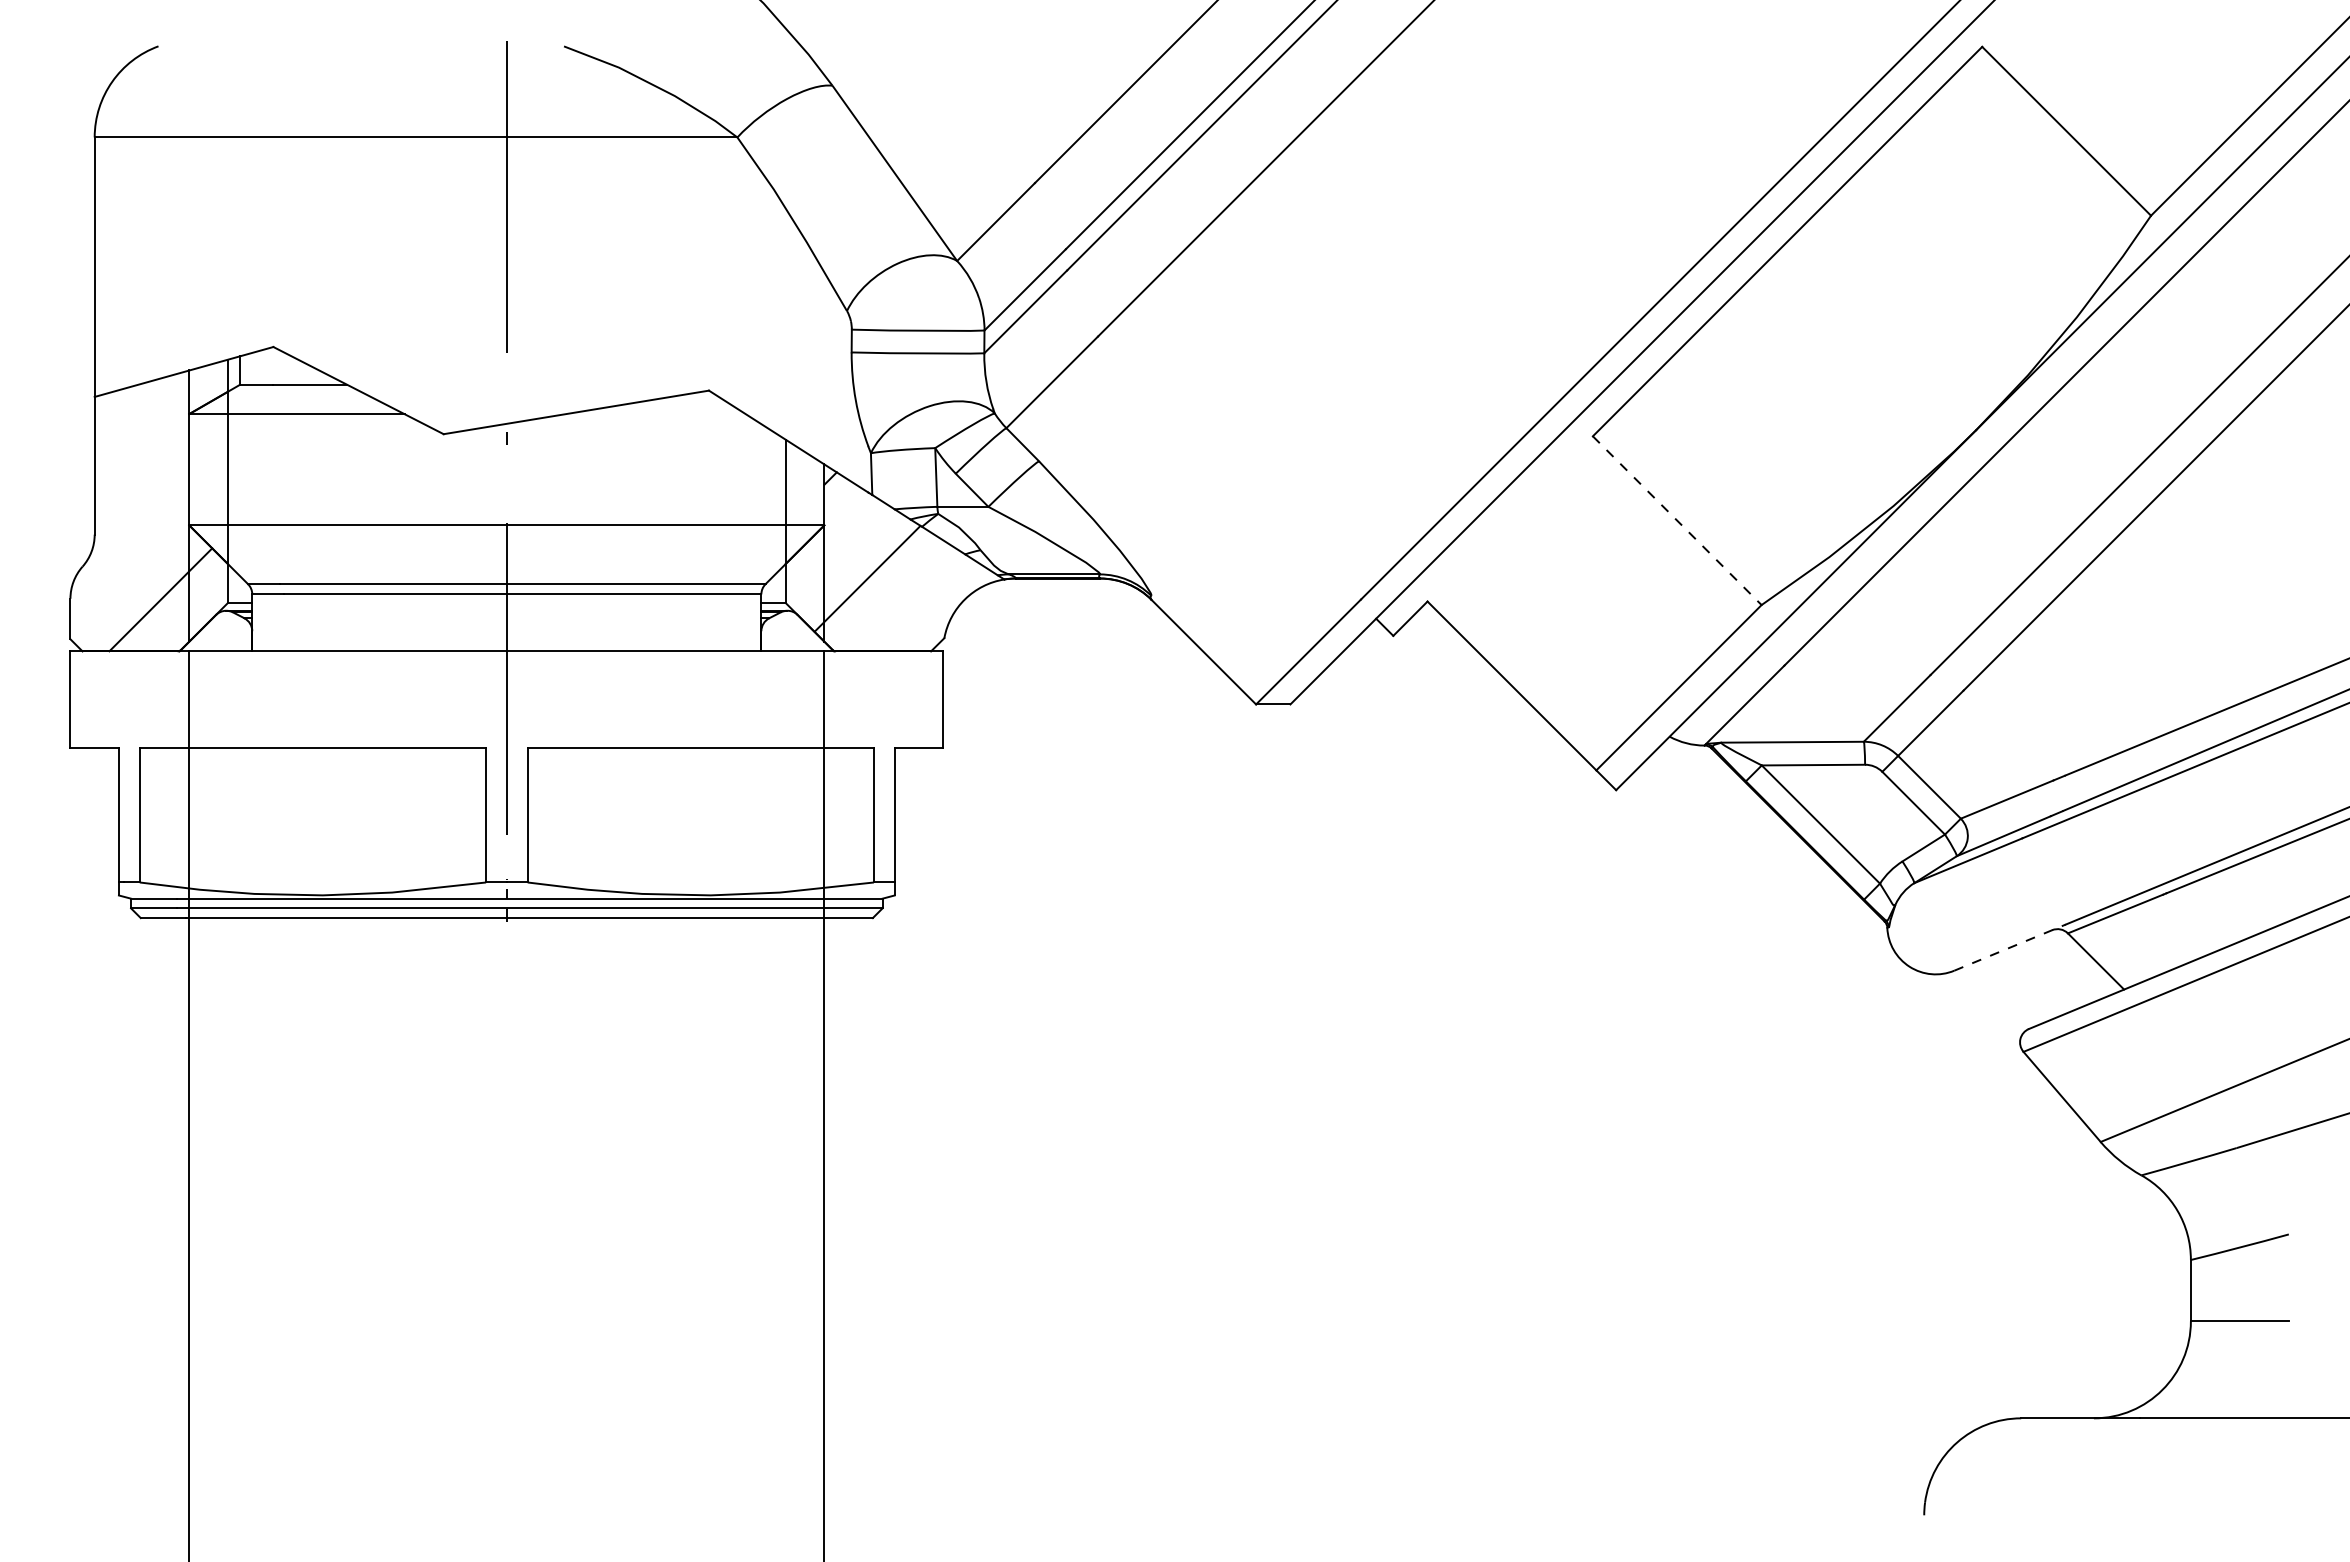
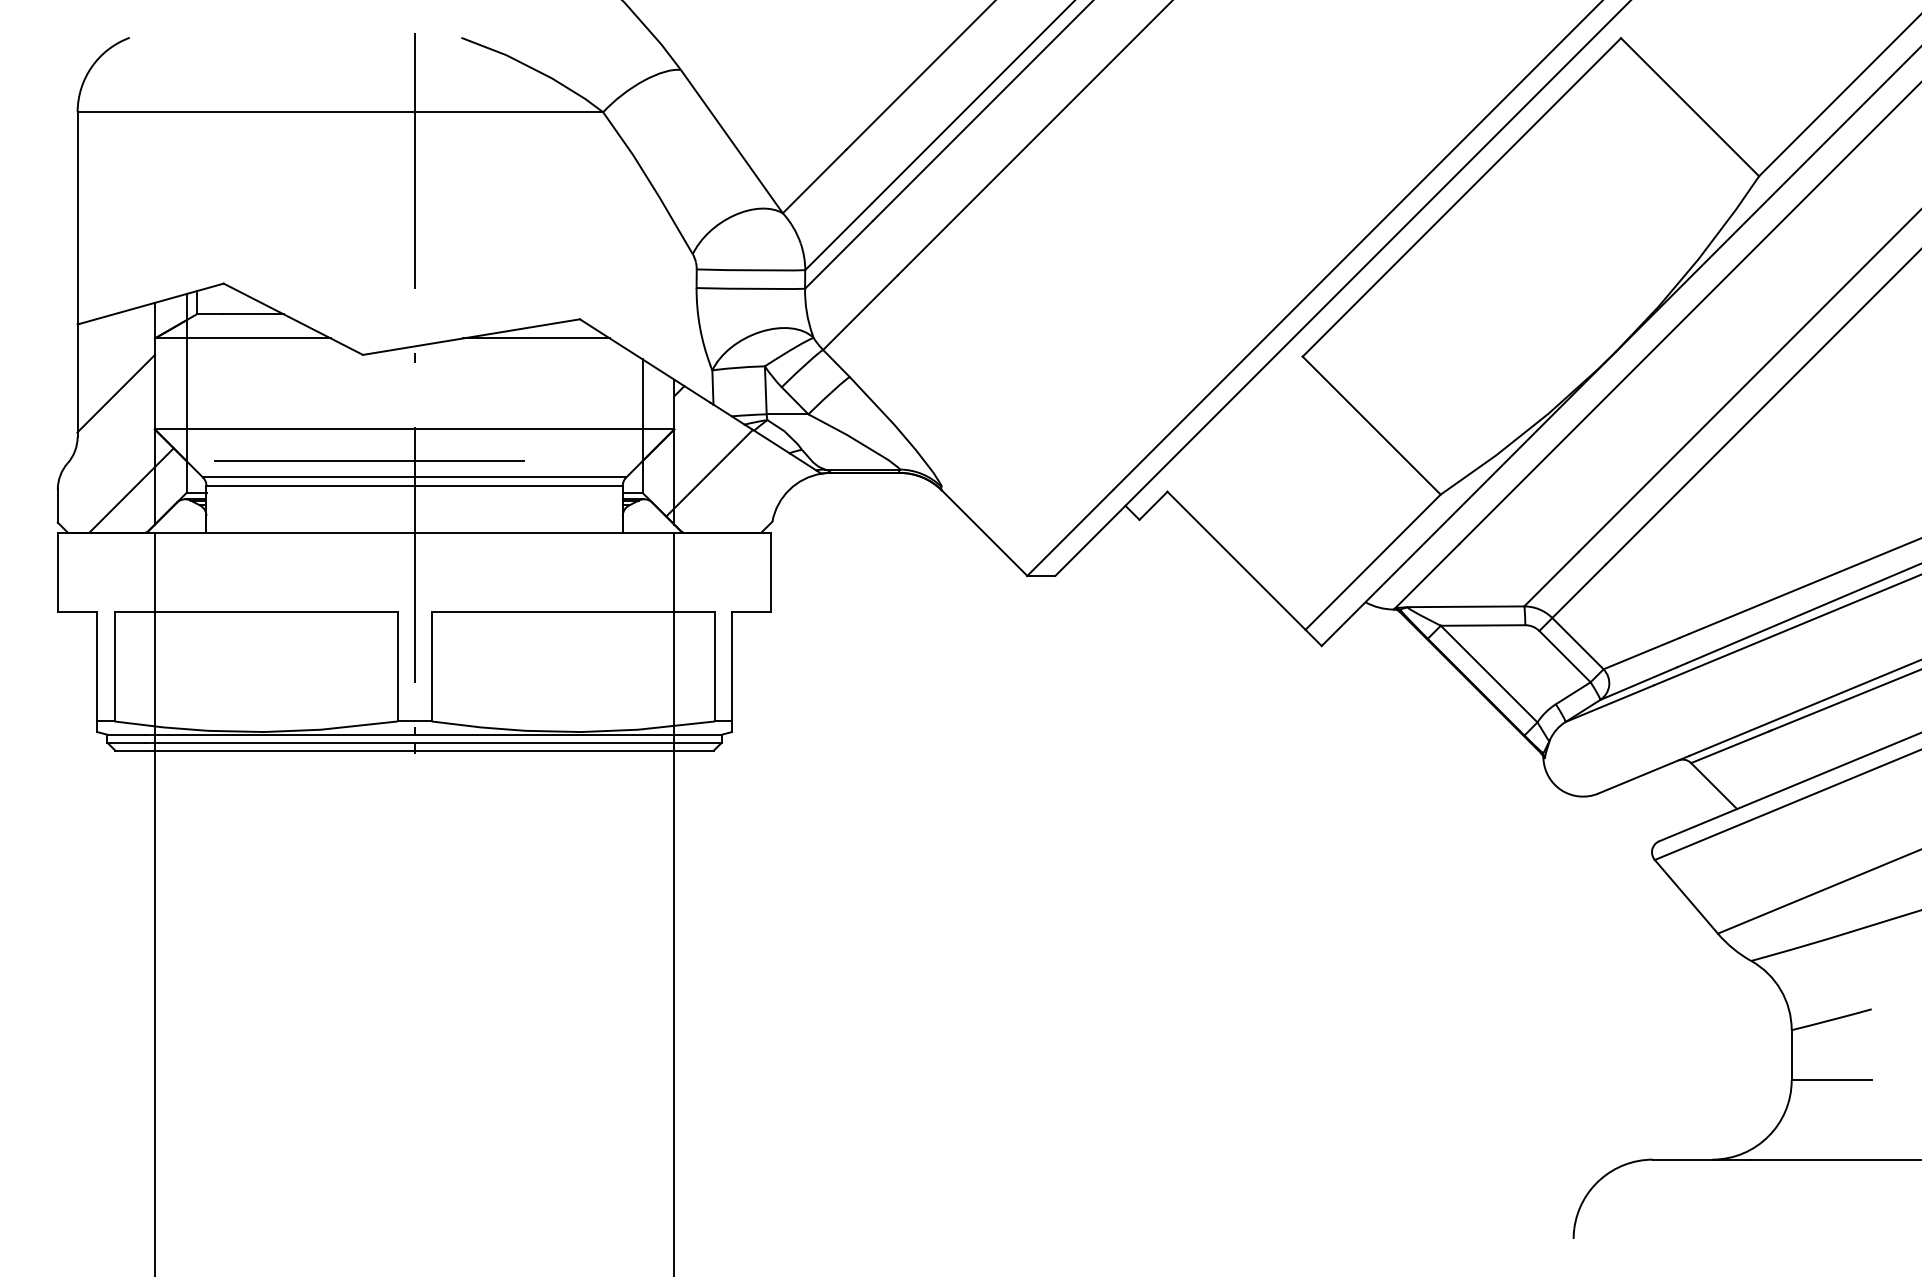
line: (655, 414) -> (536, 338), added
line: (141, 481) -> (115, 393), added
line: (1677, 521) -> (1371, 426), dashed -> solid
line: (451, 564) -> (369, 461), added
line: (2010, 947) -> (1644, 774), dashed -> solid

